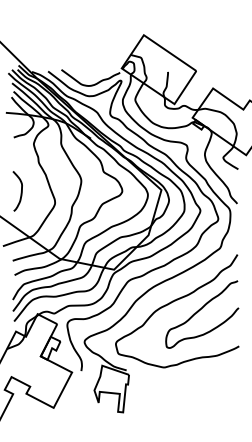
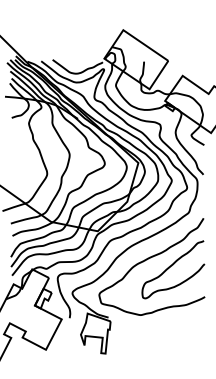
curve: (20, 192) -> (17, 165), removed

